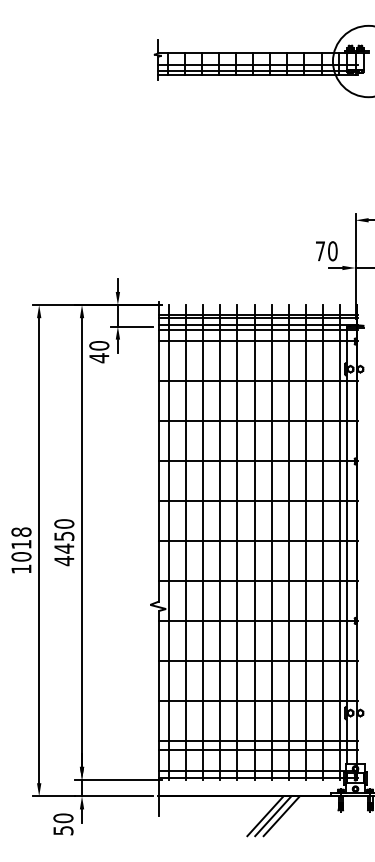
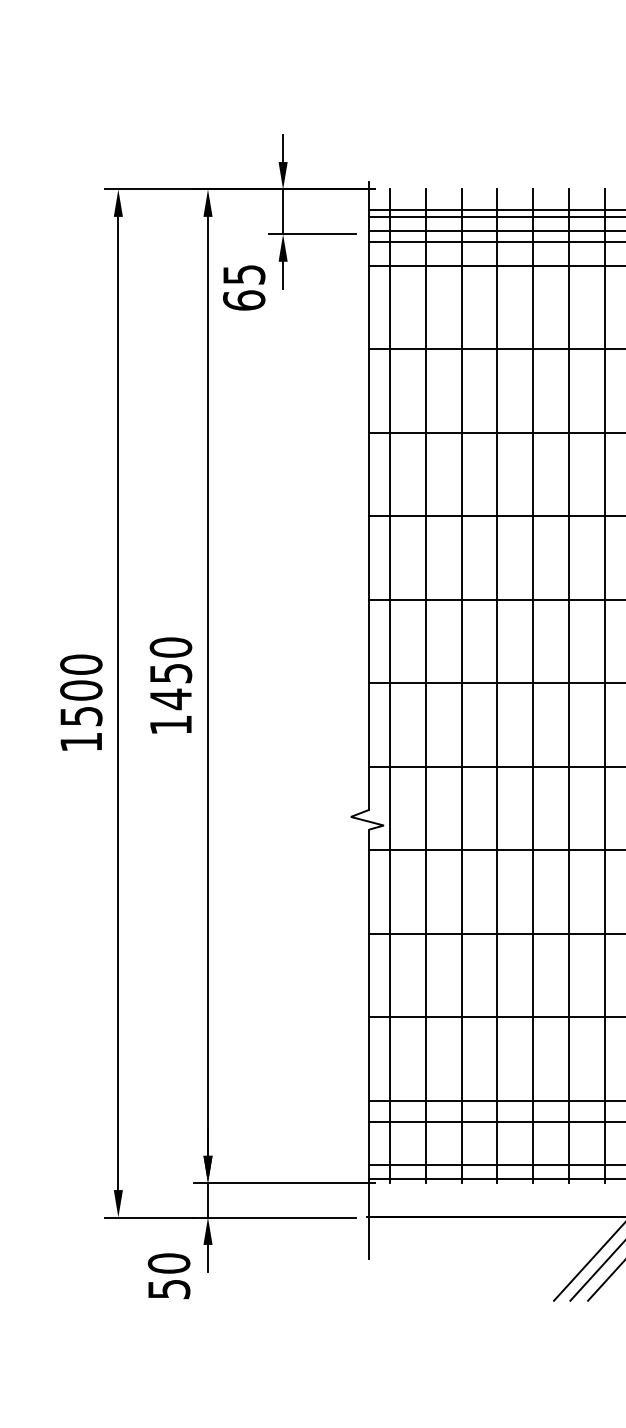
text: (99, 352) -> (244, 288), 40 -> 65
text: (21, 544) -> (81, 690), 1018 -> 1500
text: (64, 561) -> (171, 726), 4450 -> 1450

